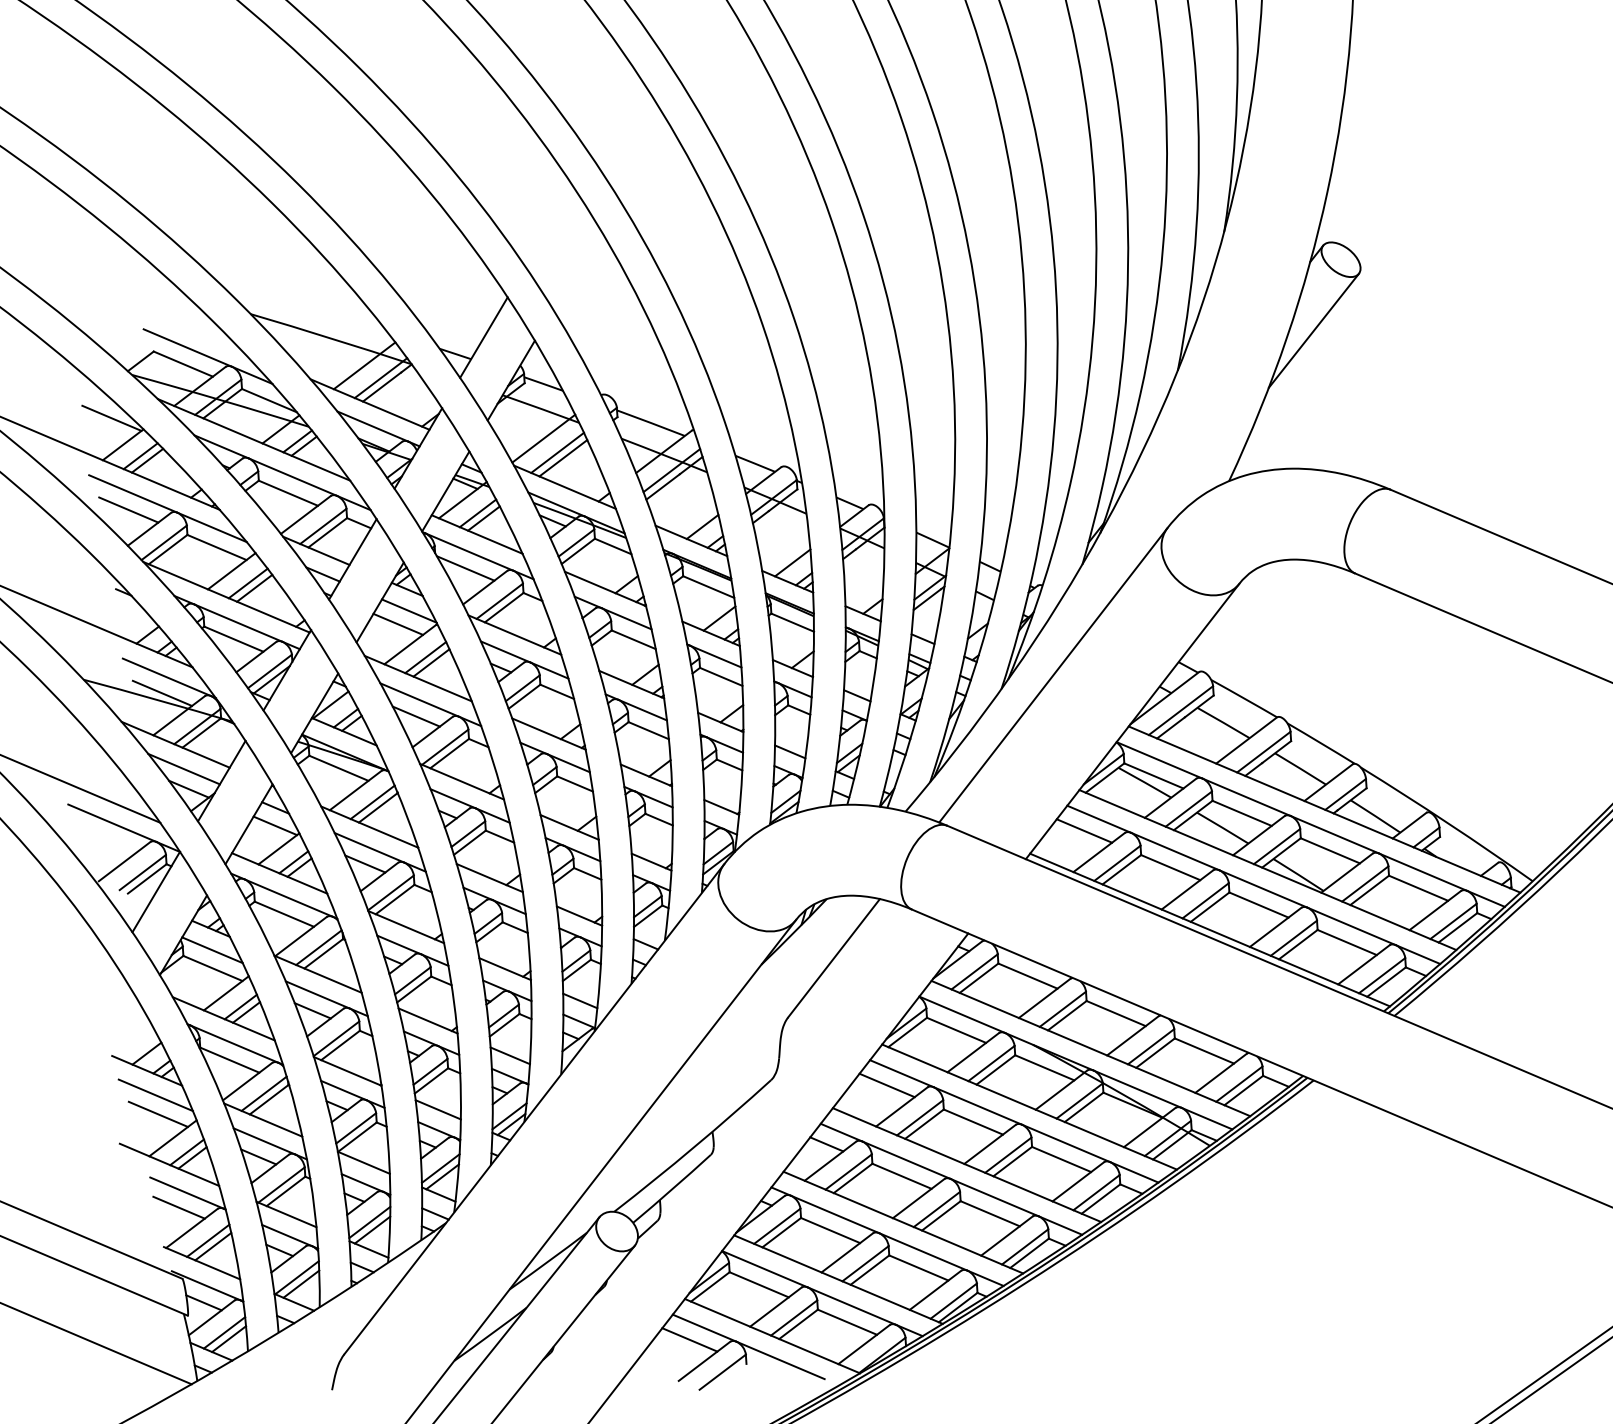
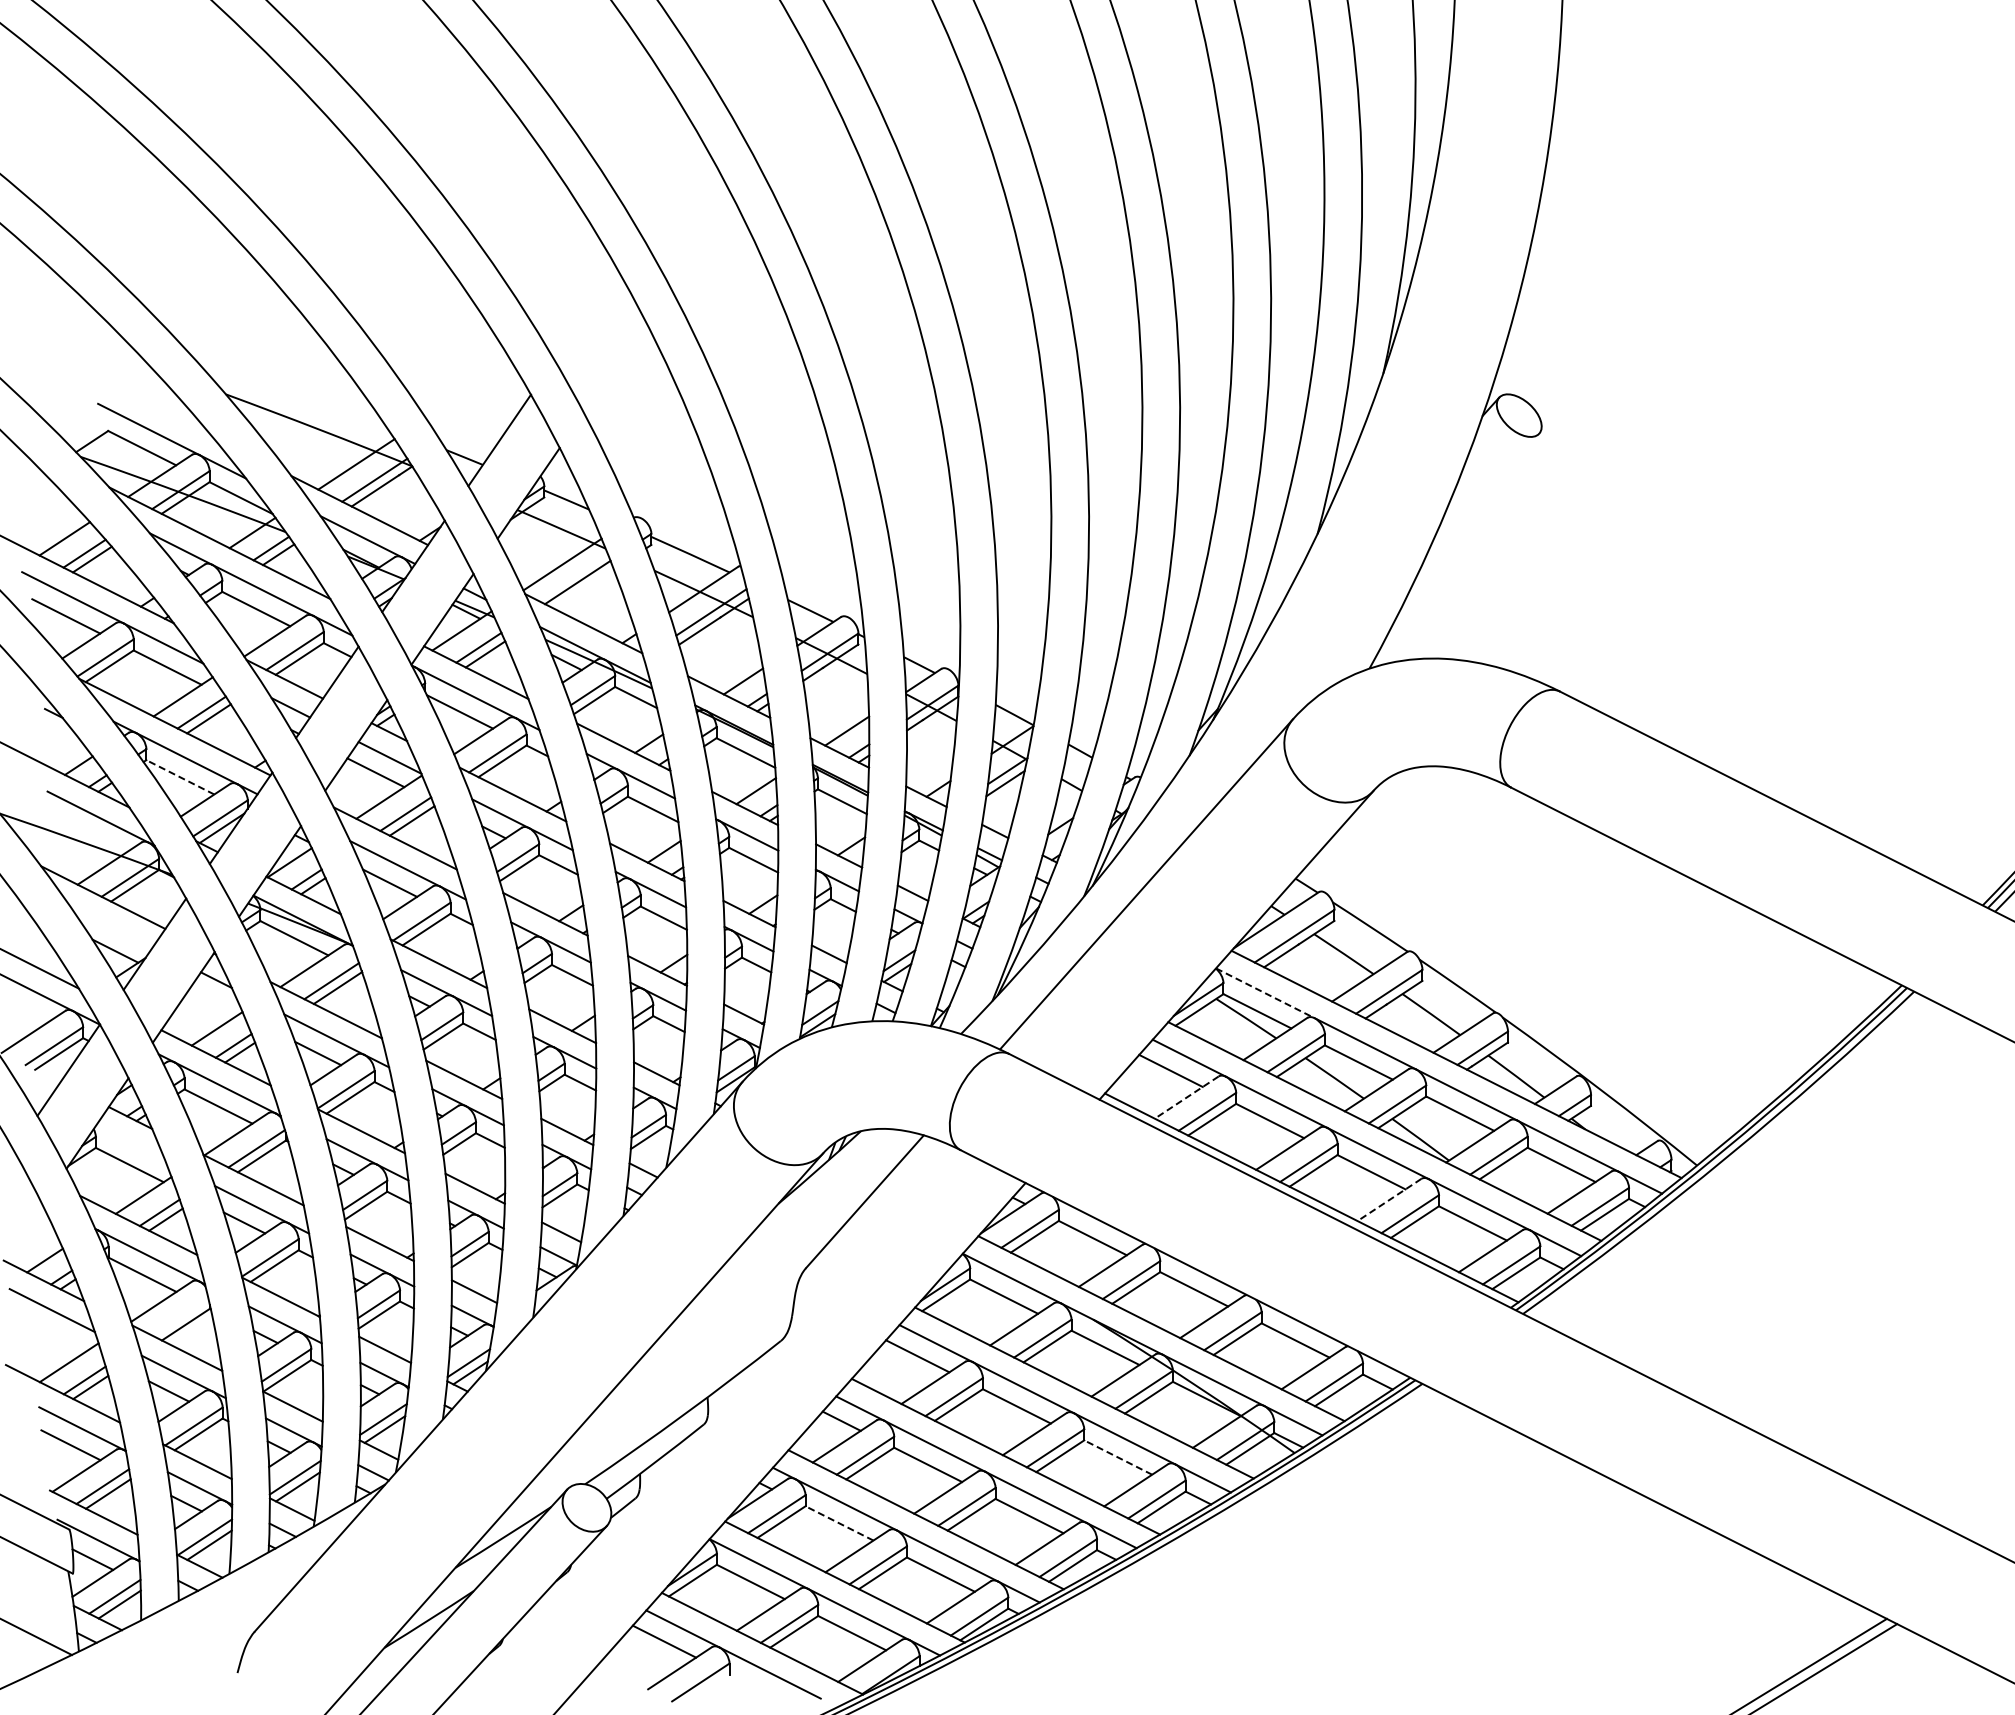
line: (1313, 330) -> (1481, 497), removed
line: (111, 418) -> (53, 506), removed
line: (562, 457) -> (583, 588), removed
line: (233, 639) -> (179, 777), solid -> dashed
line: (162, 693) -> (91, 835), removed
line: (1159, 760) -> (1265, 993), solid -> dashed
line: (184, 768) -> (111, 926), removed
line: (275, 825) -> (214, 1000), removed
line: (1098, 852) -> (1186, 1097), solid -> dashed
line: (1275, 927) -> (1389, 1200), solid -> dashed
line: (212, 950) -> (130, 1143), removed
line: (264, 1093) -> (180, 1316), removed
line: (158, 1114) -> (53, 1333), removed
line: (1061, 1159) -> (1117, 1457), solid -> dashed
line: (830, 1230) -> (839, 1523), solid -> dashed

